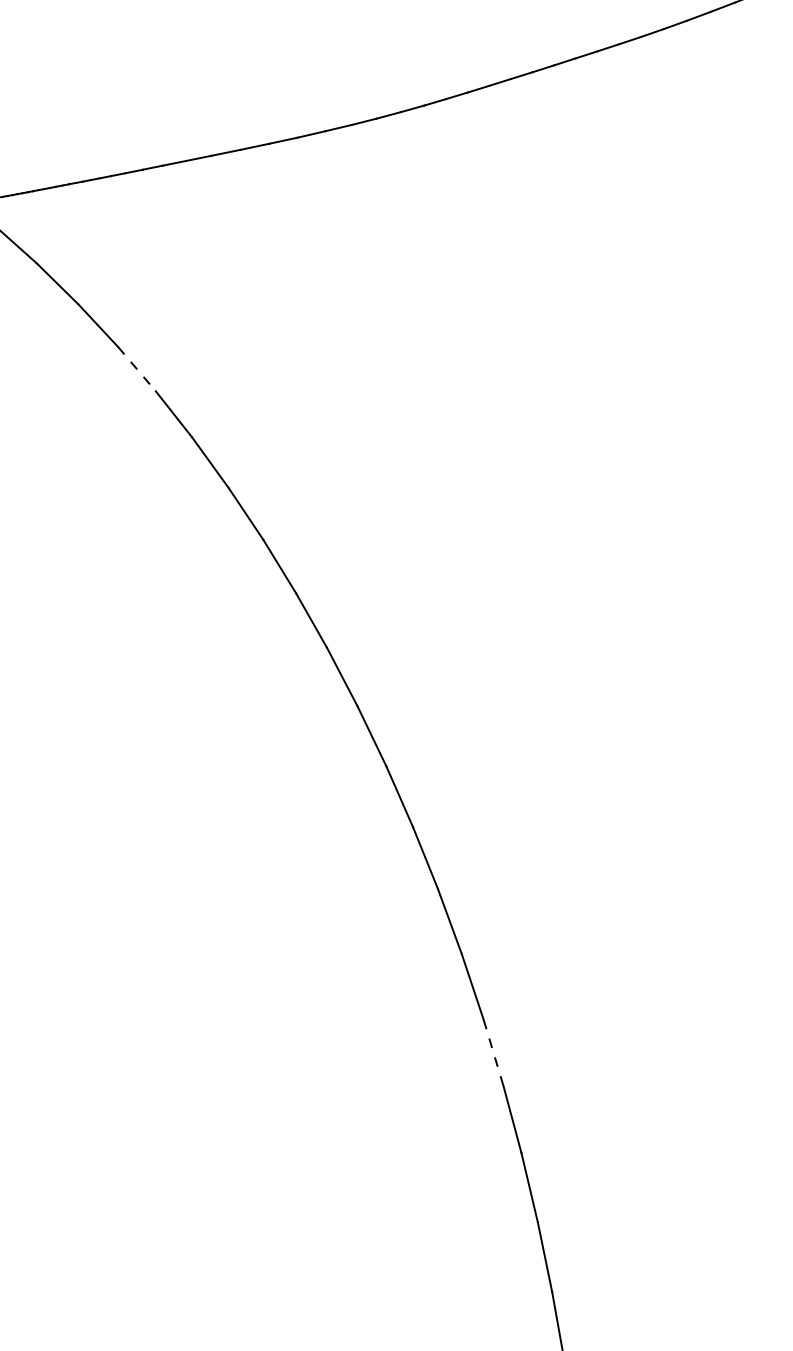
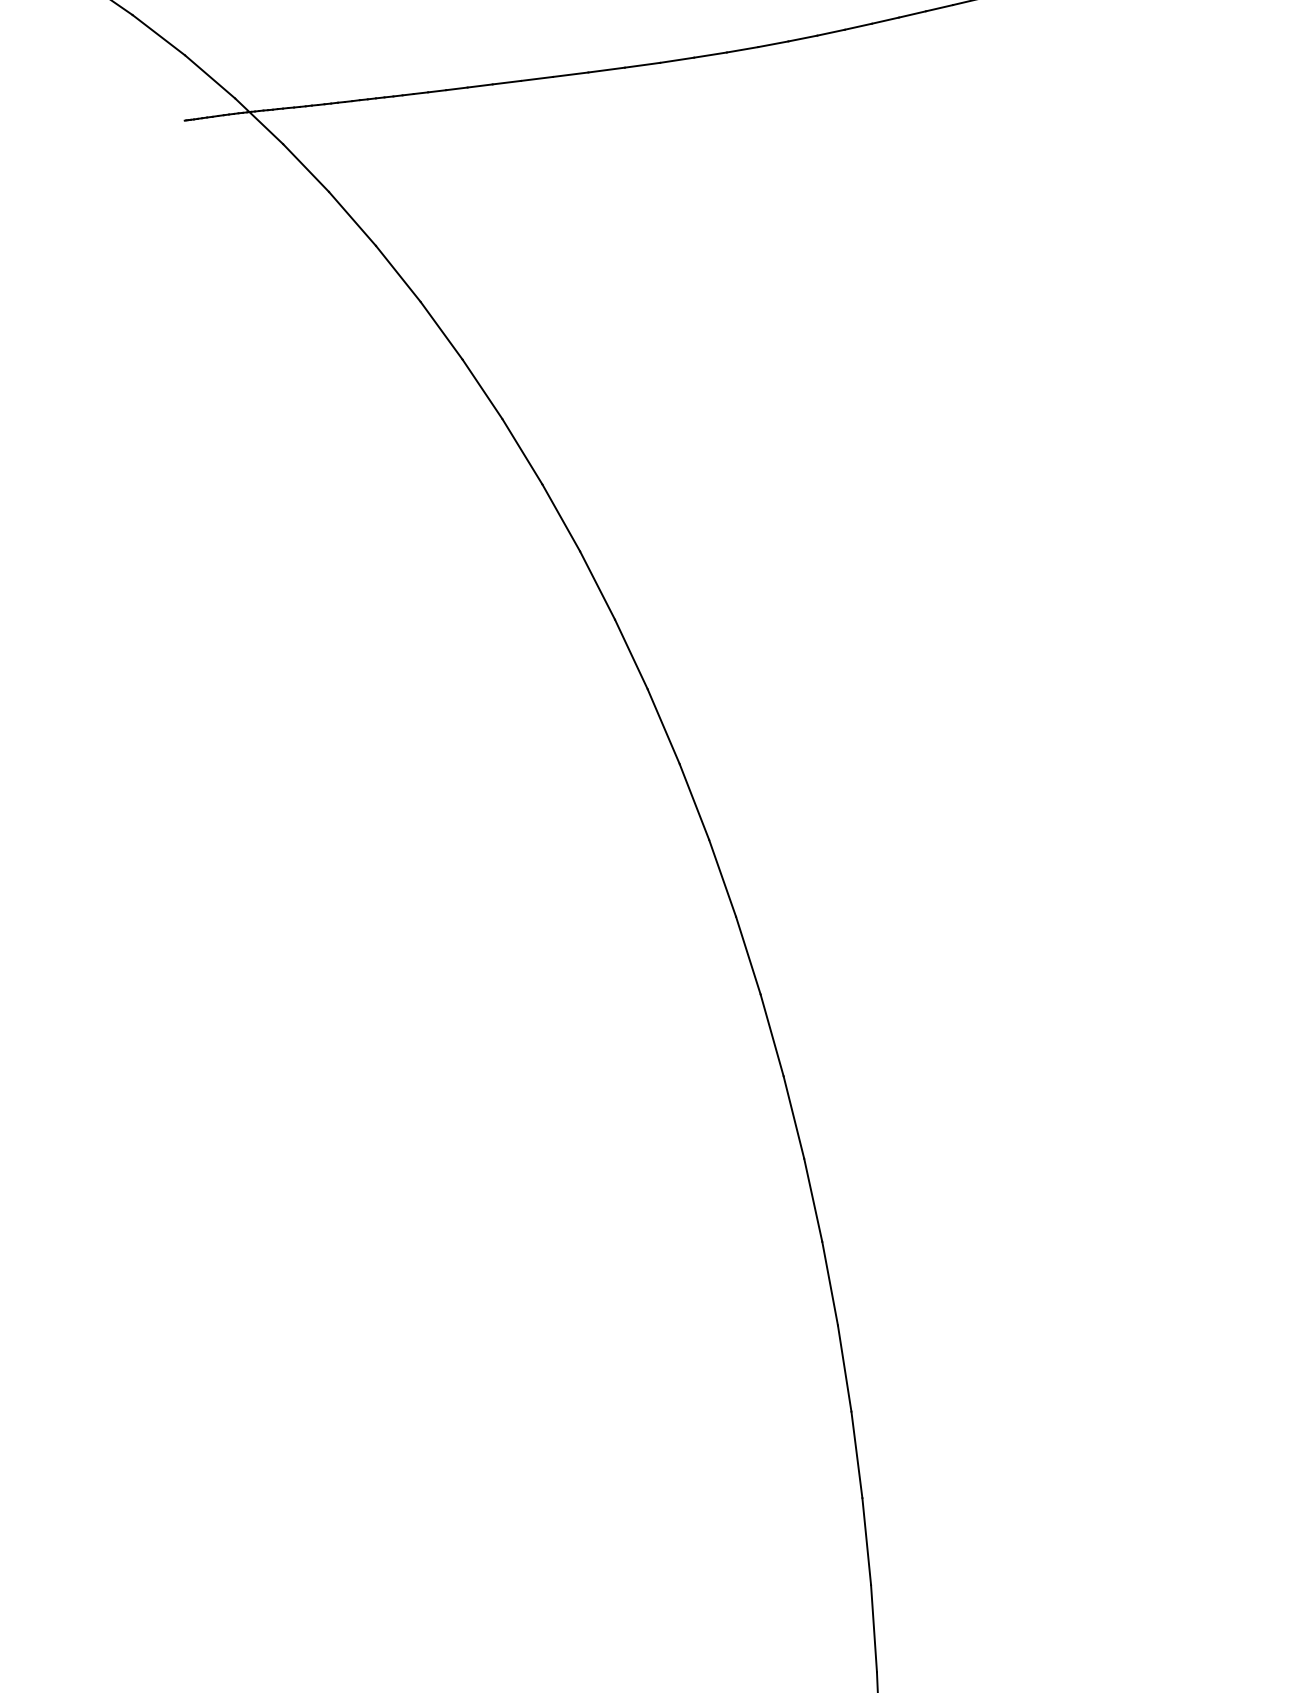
line: (136, 368) -> (441, 330), dashed -> solid
line: (493, 1053) -> (813, 1200), dashed -> solid

